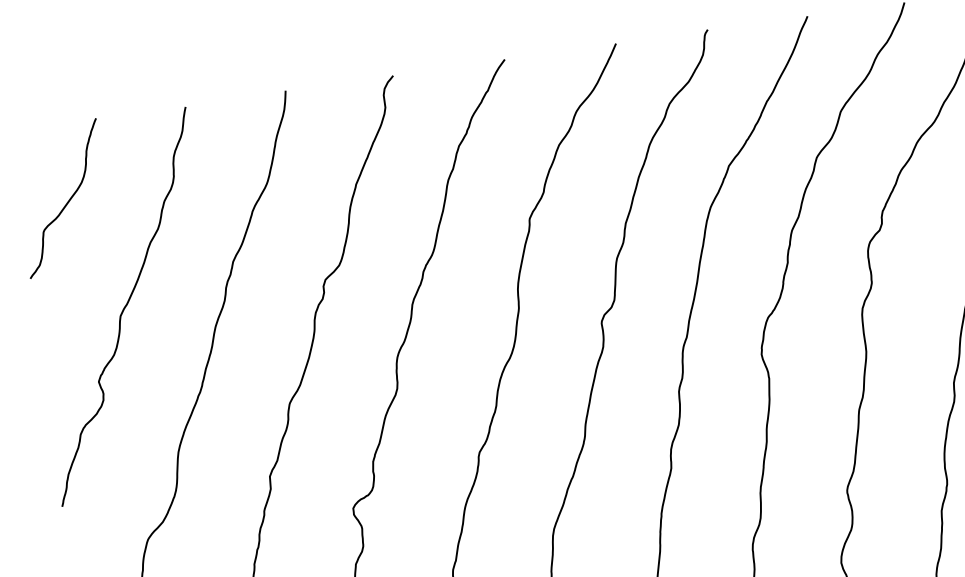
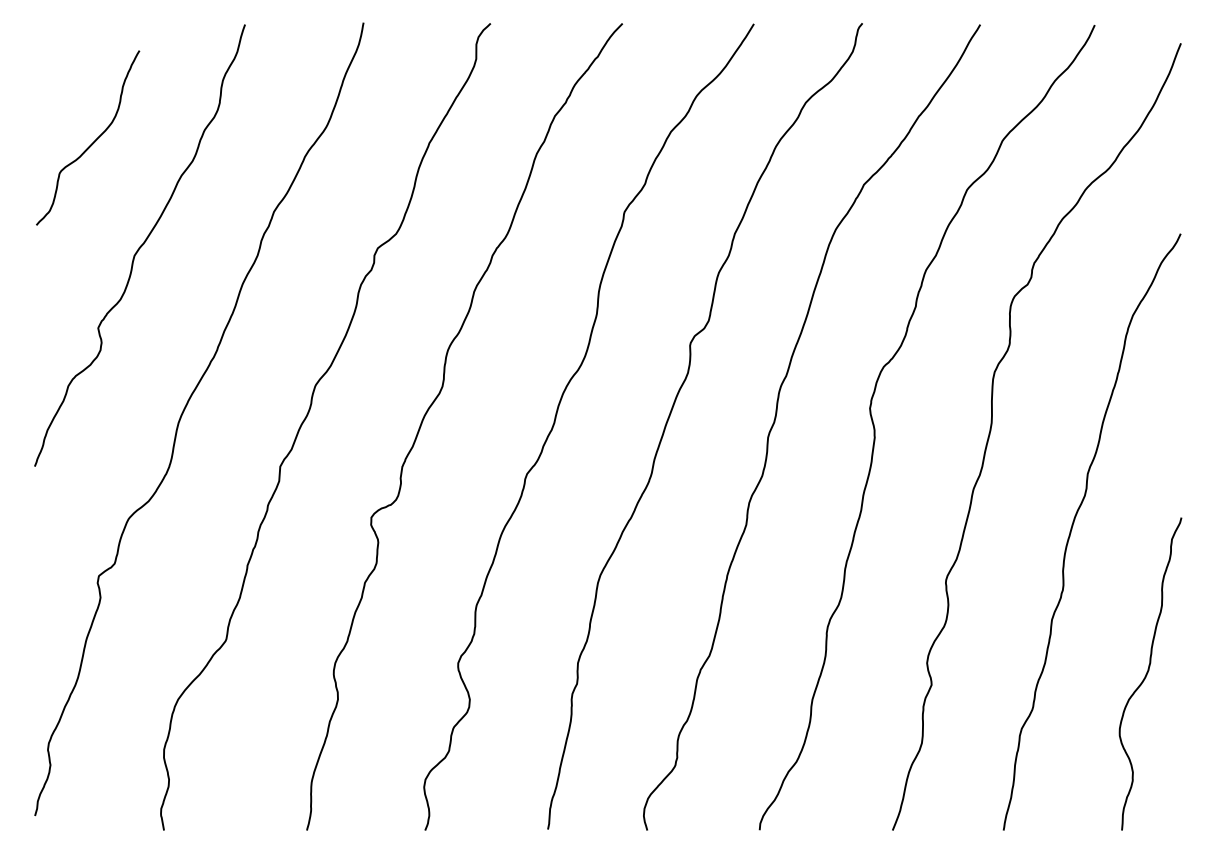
curve: (68, 200) -> (93, 141), moved

